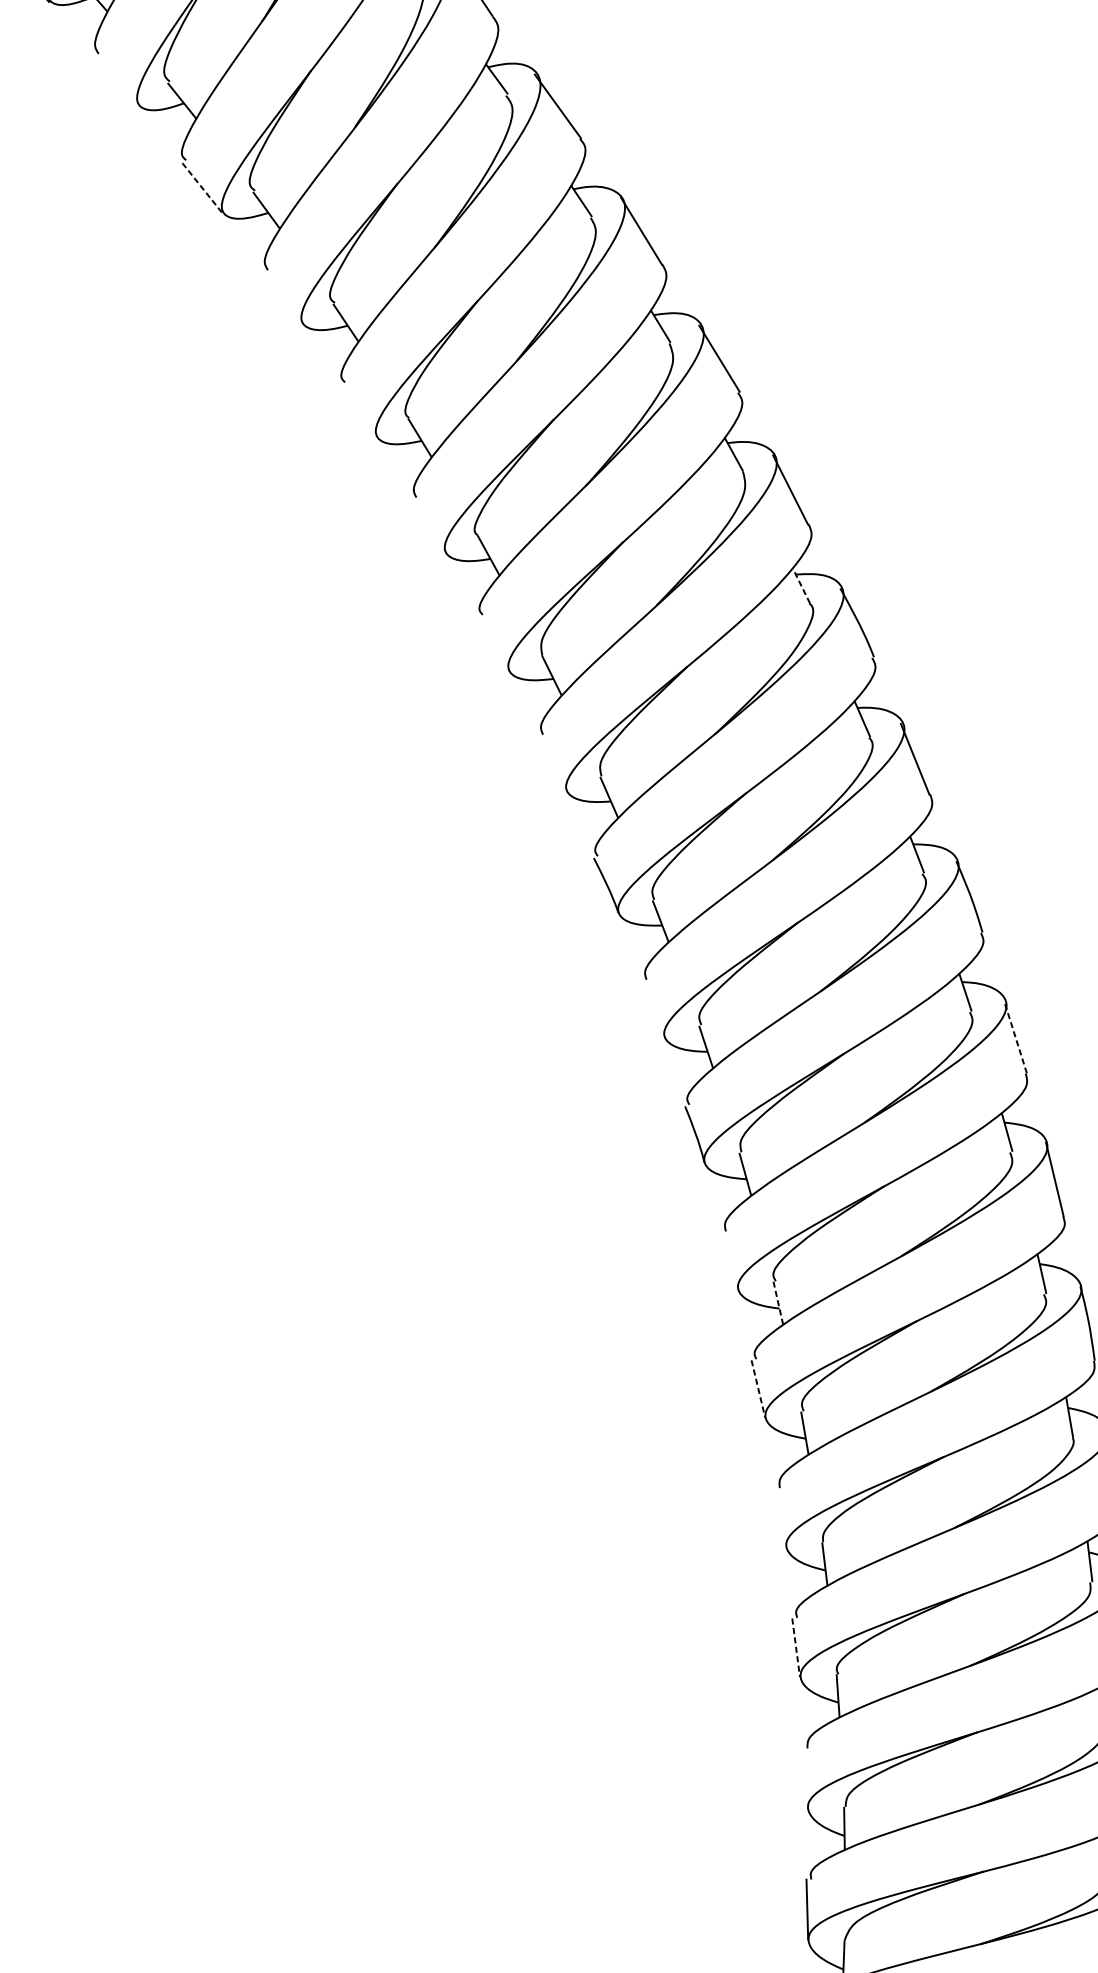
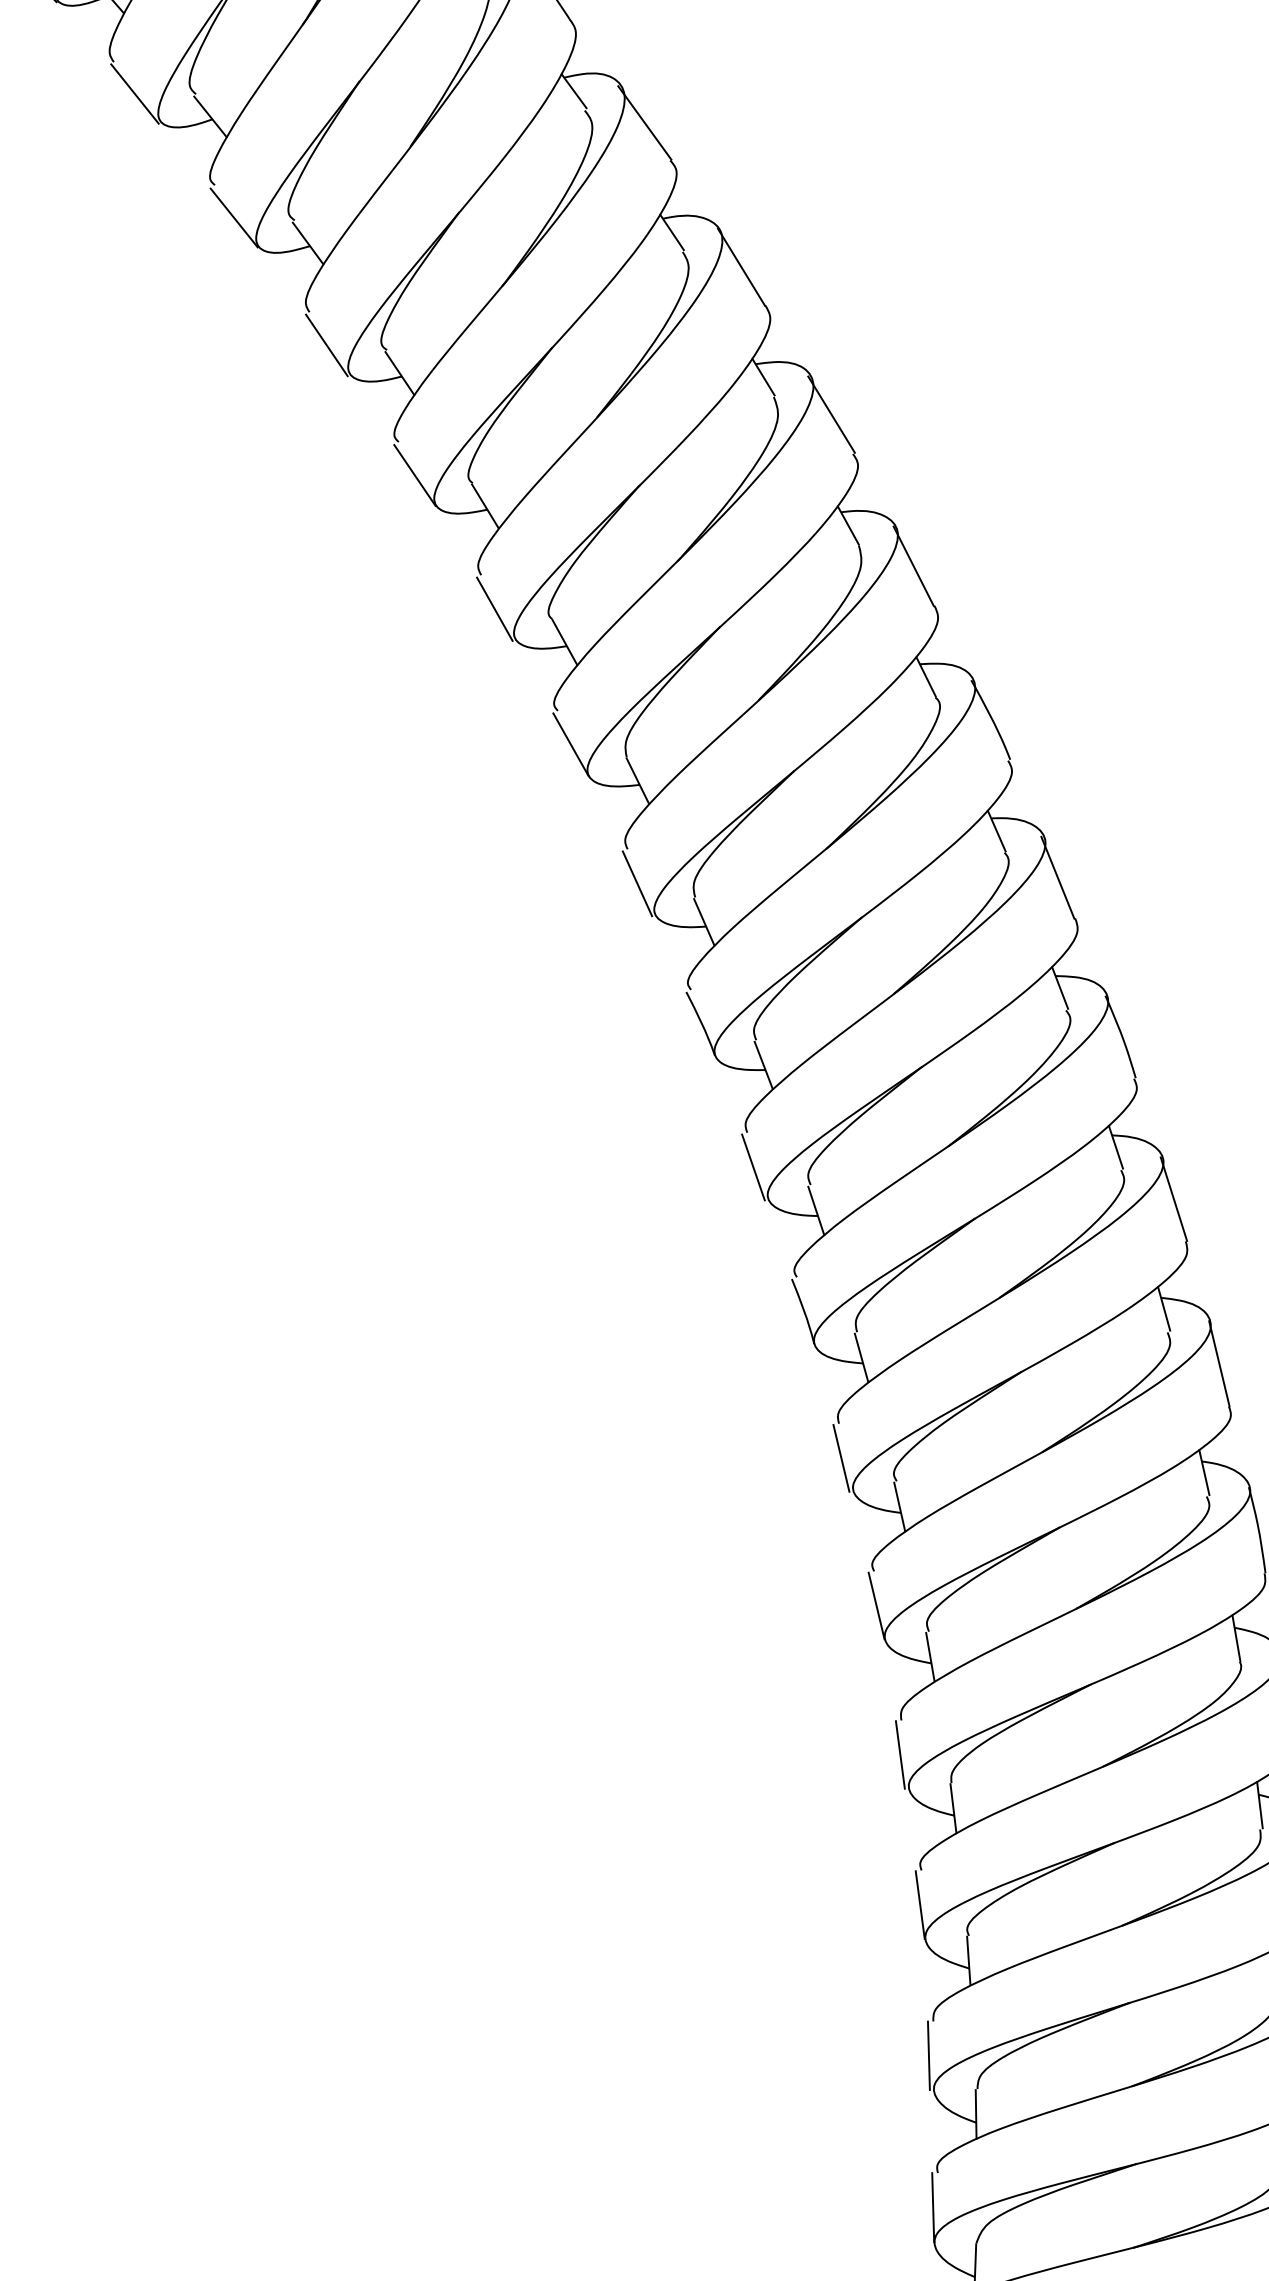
line: (116, 80) -> (134, 93), added
line: (203, 189) -> (234, 218), dashed -> solid
line: (282, 298) -> (326, 345), added
line: (358, 411) -> (414, 475), added
line: (427, 526) -> (494, 608), added
line: (800, 585) -> (925, 676), dashed -> solid
line: (493, 643) -> (570, 744), added
line: (551, 764) -> (637, 883), added
line: (651, 1009) -> (753, 1167), added
line: (1015, 1037) -> (1173, 1199), dashed -> solid
line: (728, 1261) -> (841, 1458), added
line: (778, 1303) -> (899, 1507), dashed -> solid
line: (758, 1389) -> (876, 1606), dashed -> solid
line: (778, 1517) -> (899, 1754), added
line: (796, 1648) -> (920, 1905), dashed -> solid
line: (803, 1777) -> (928, 2055), added

